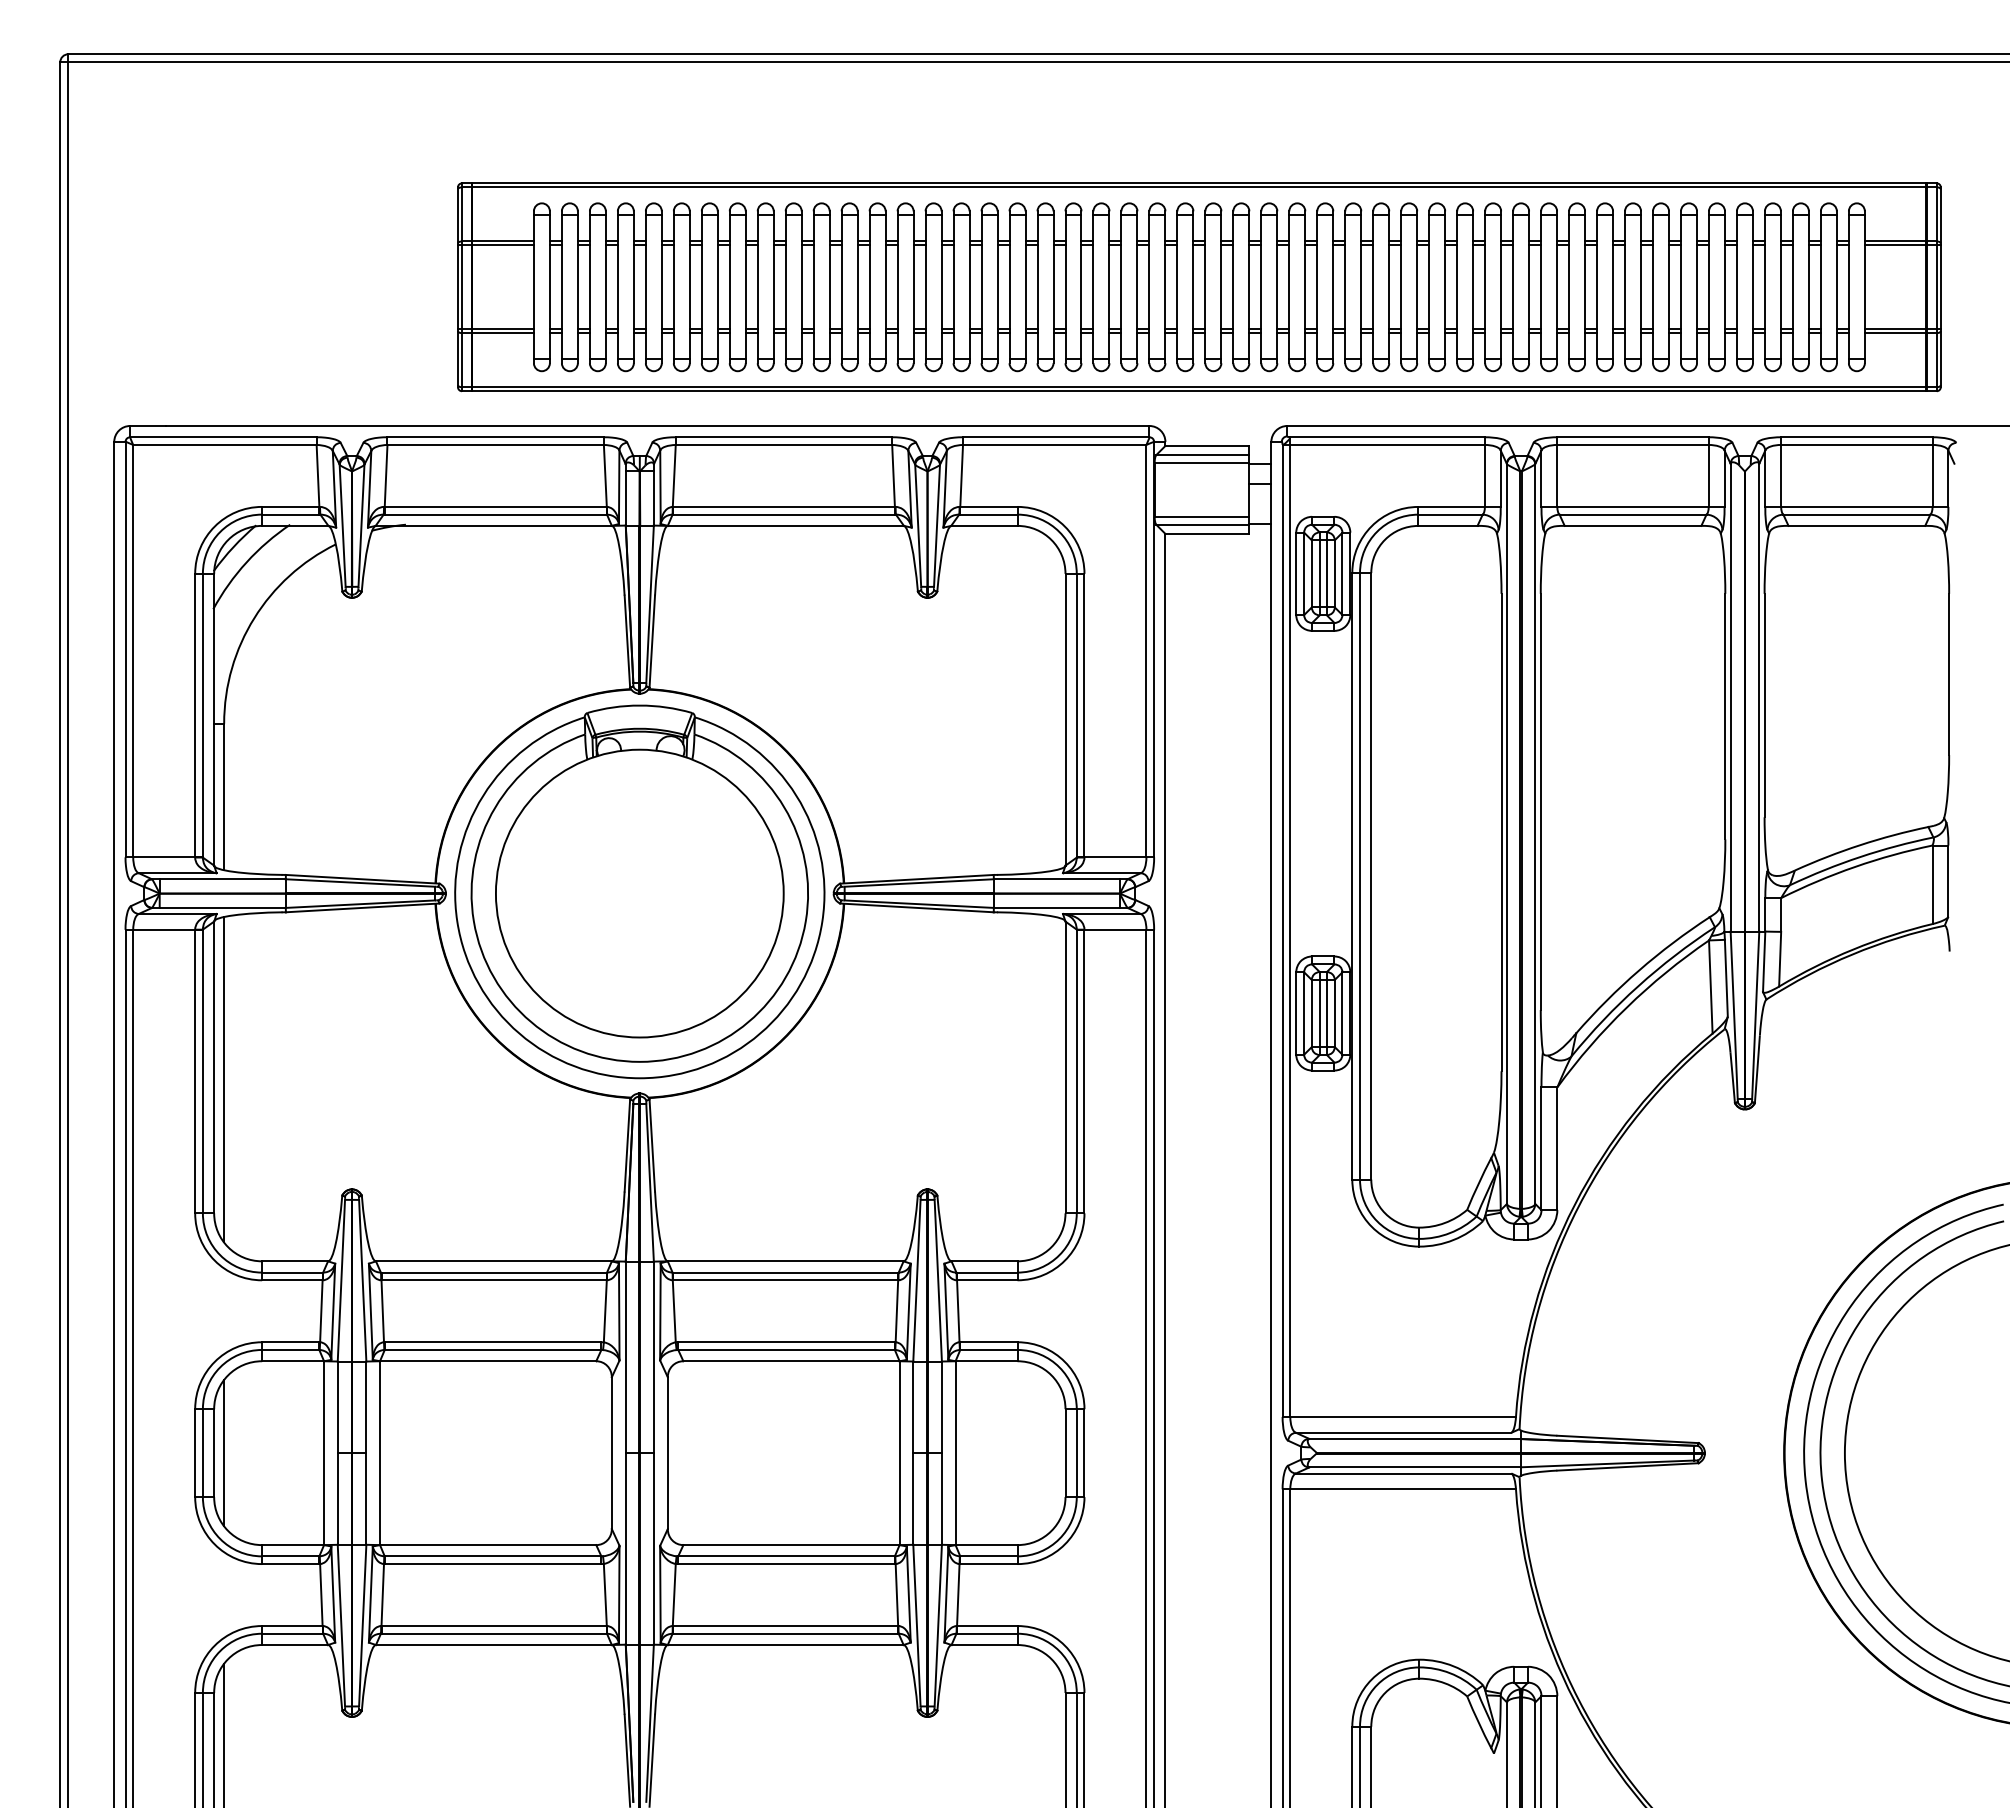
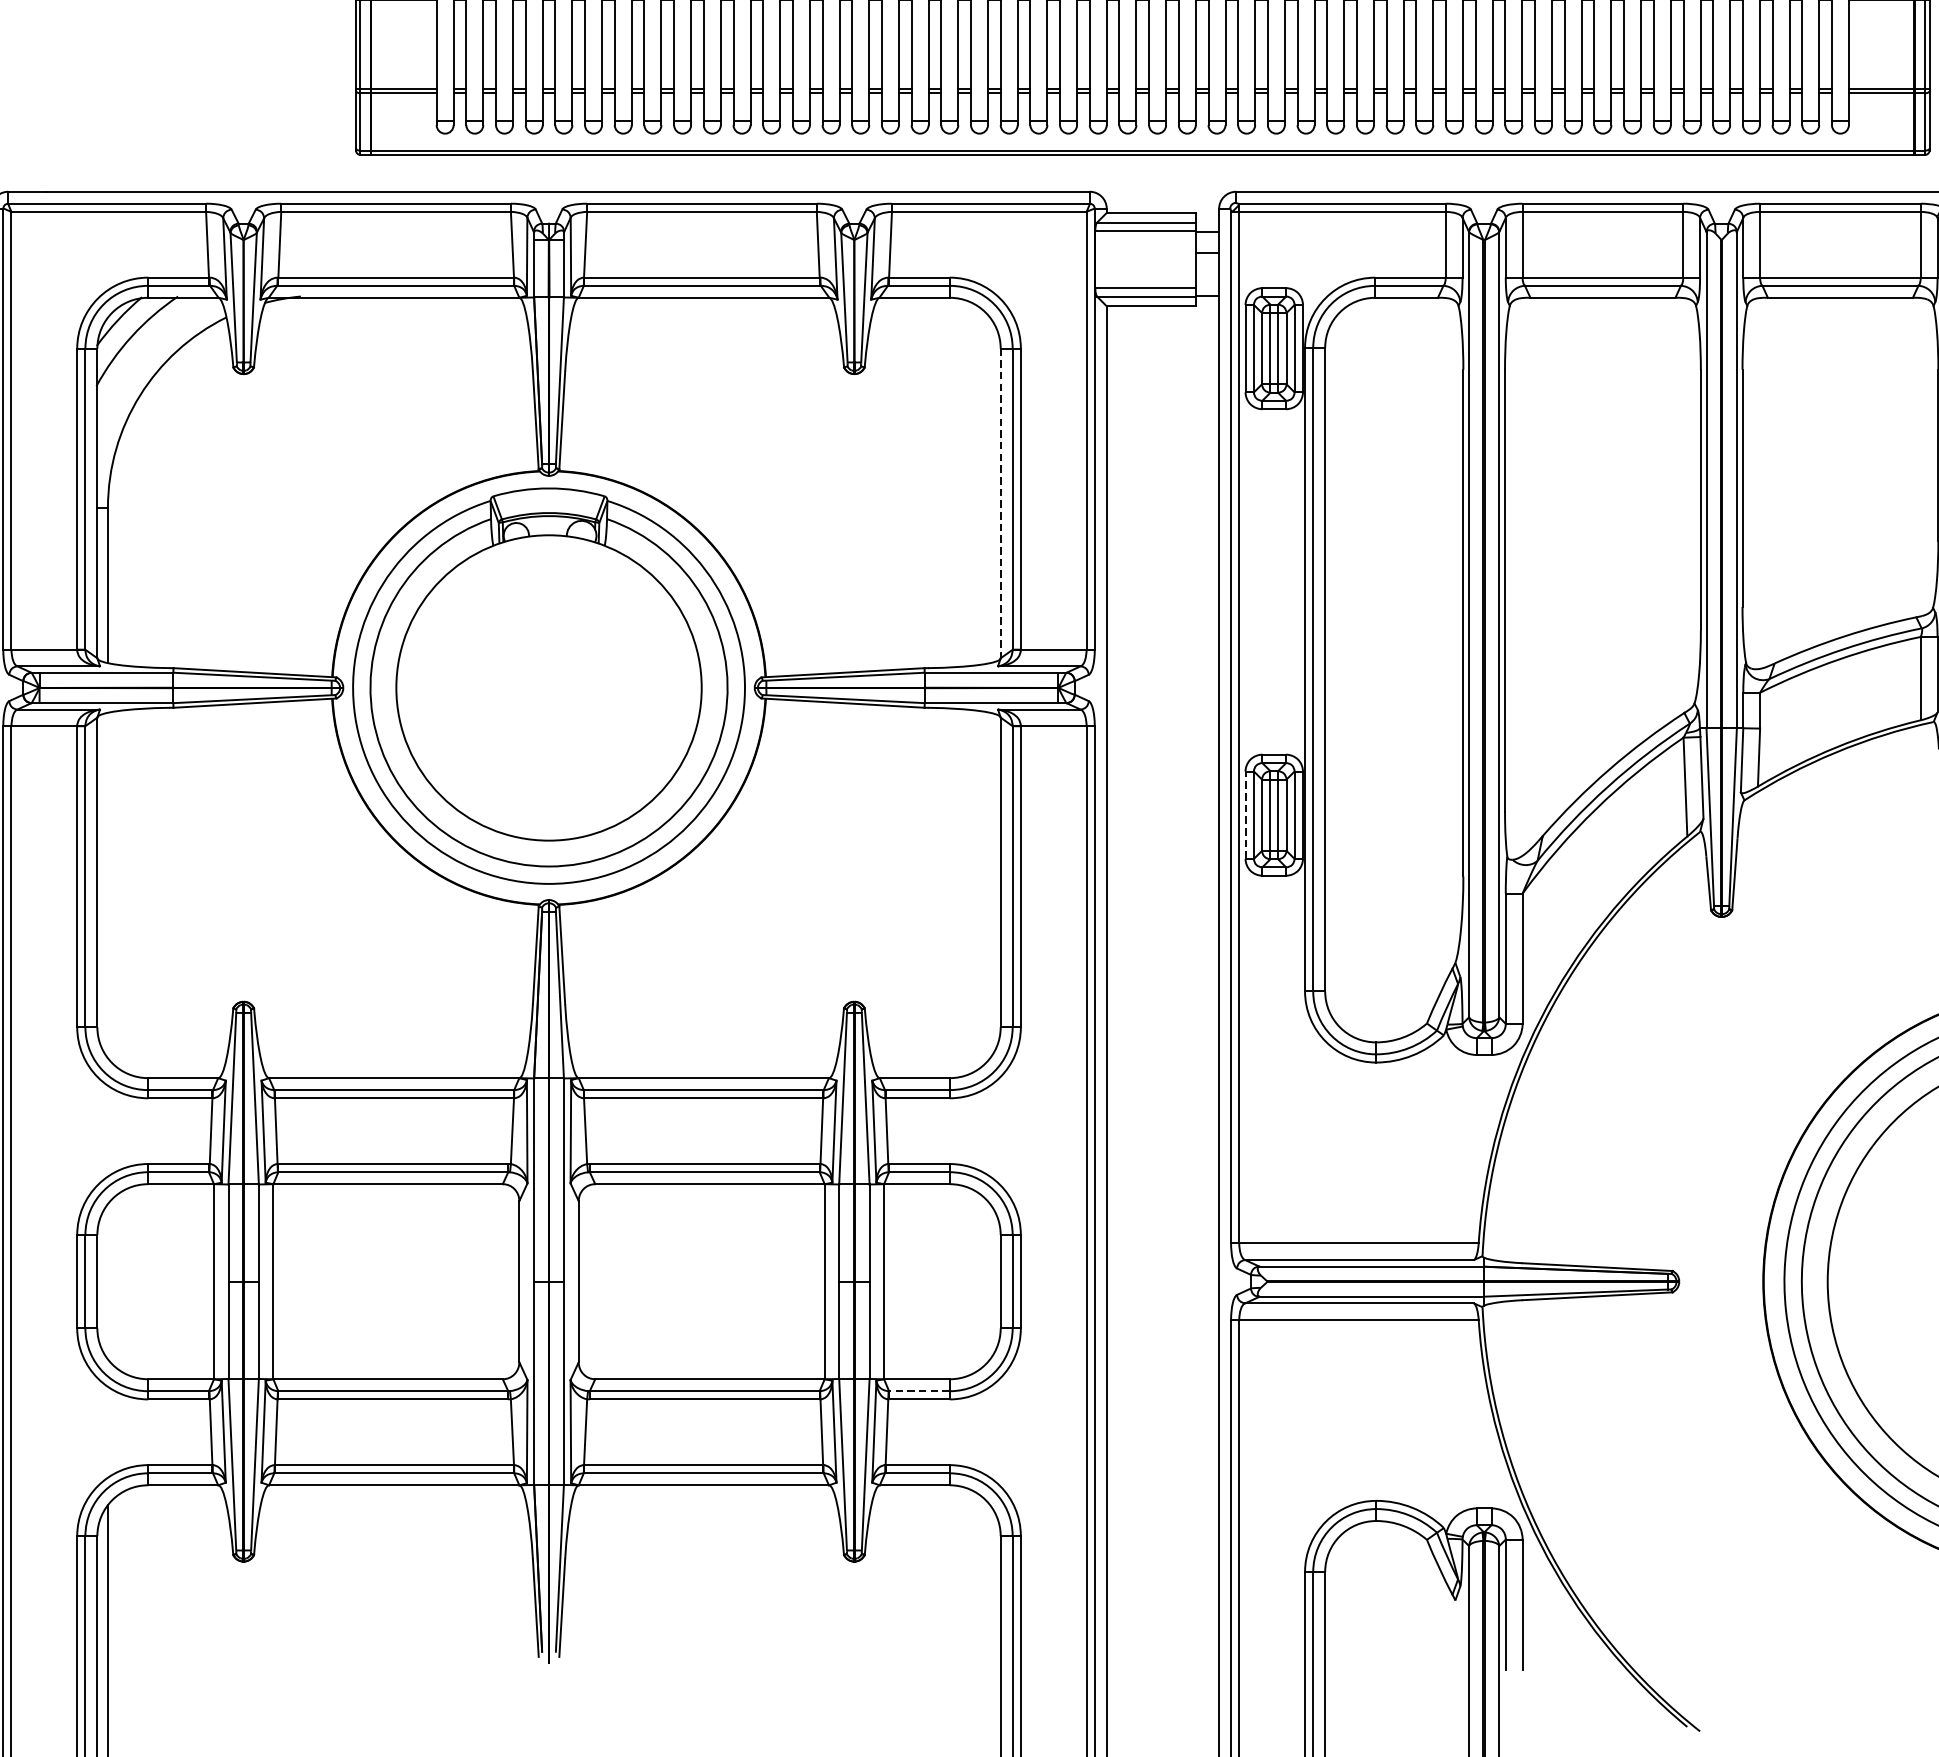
line: (1065, 719) -> (1000, 503), solid -> dashed
line: (1296, 1013) -> (1245, 815), solid -> dashed
line: (224, 1079) -> (108, 885), removed
line: (224, 1453) -> (108, 1282), removed
line: (988, 1556) -> (919, 1391), solid -> dashed

